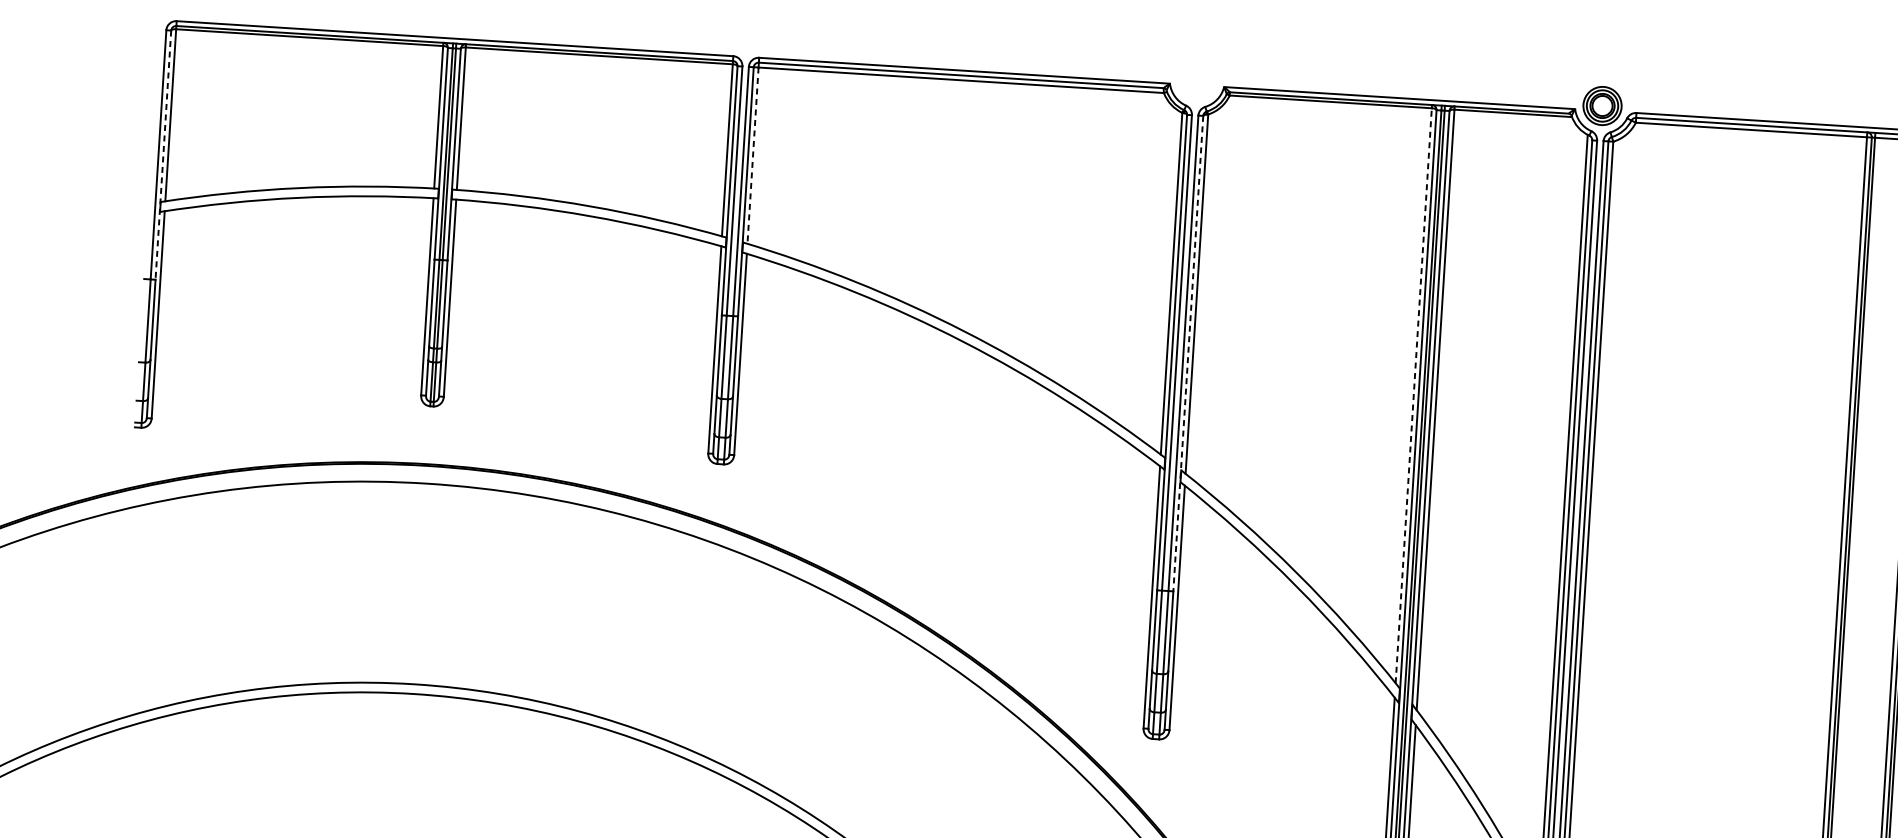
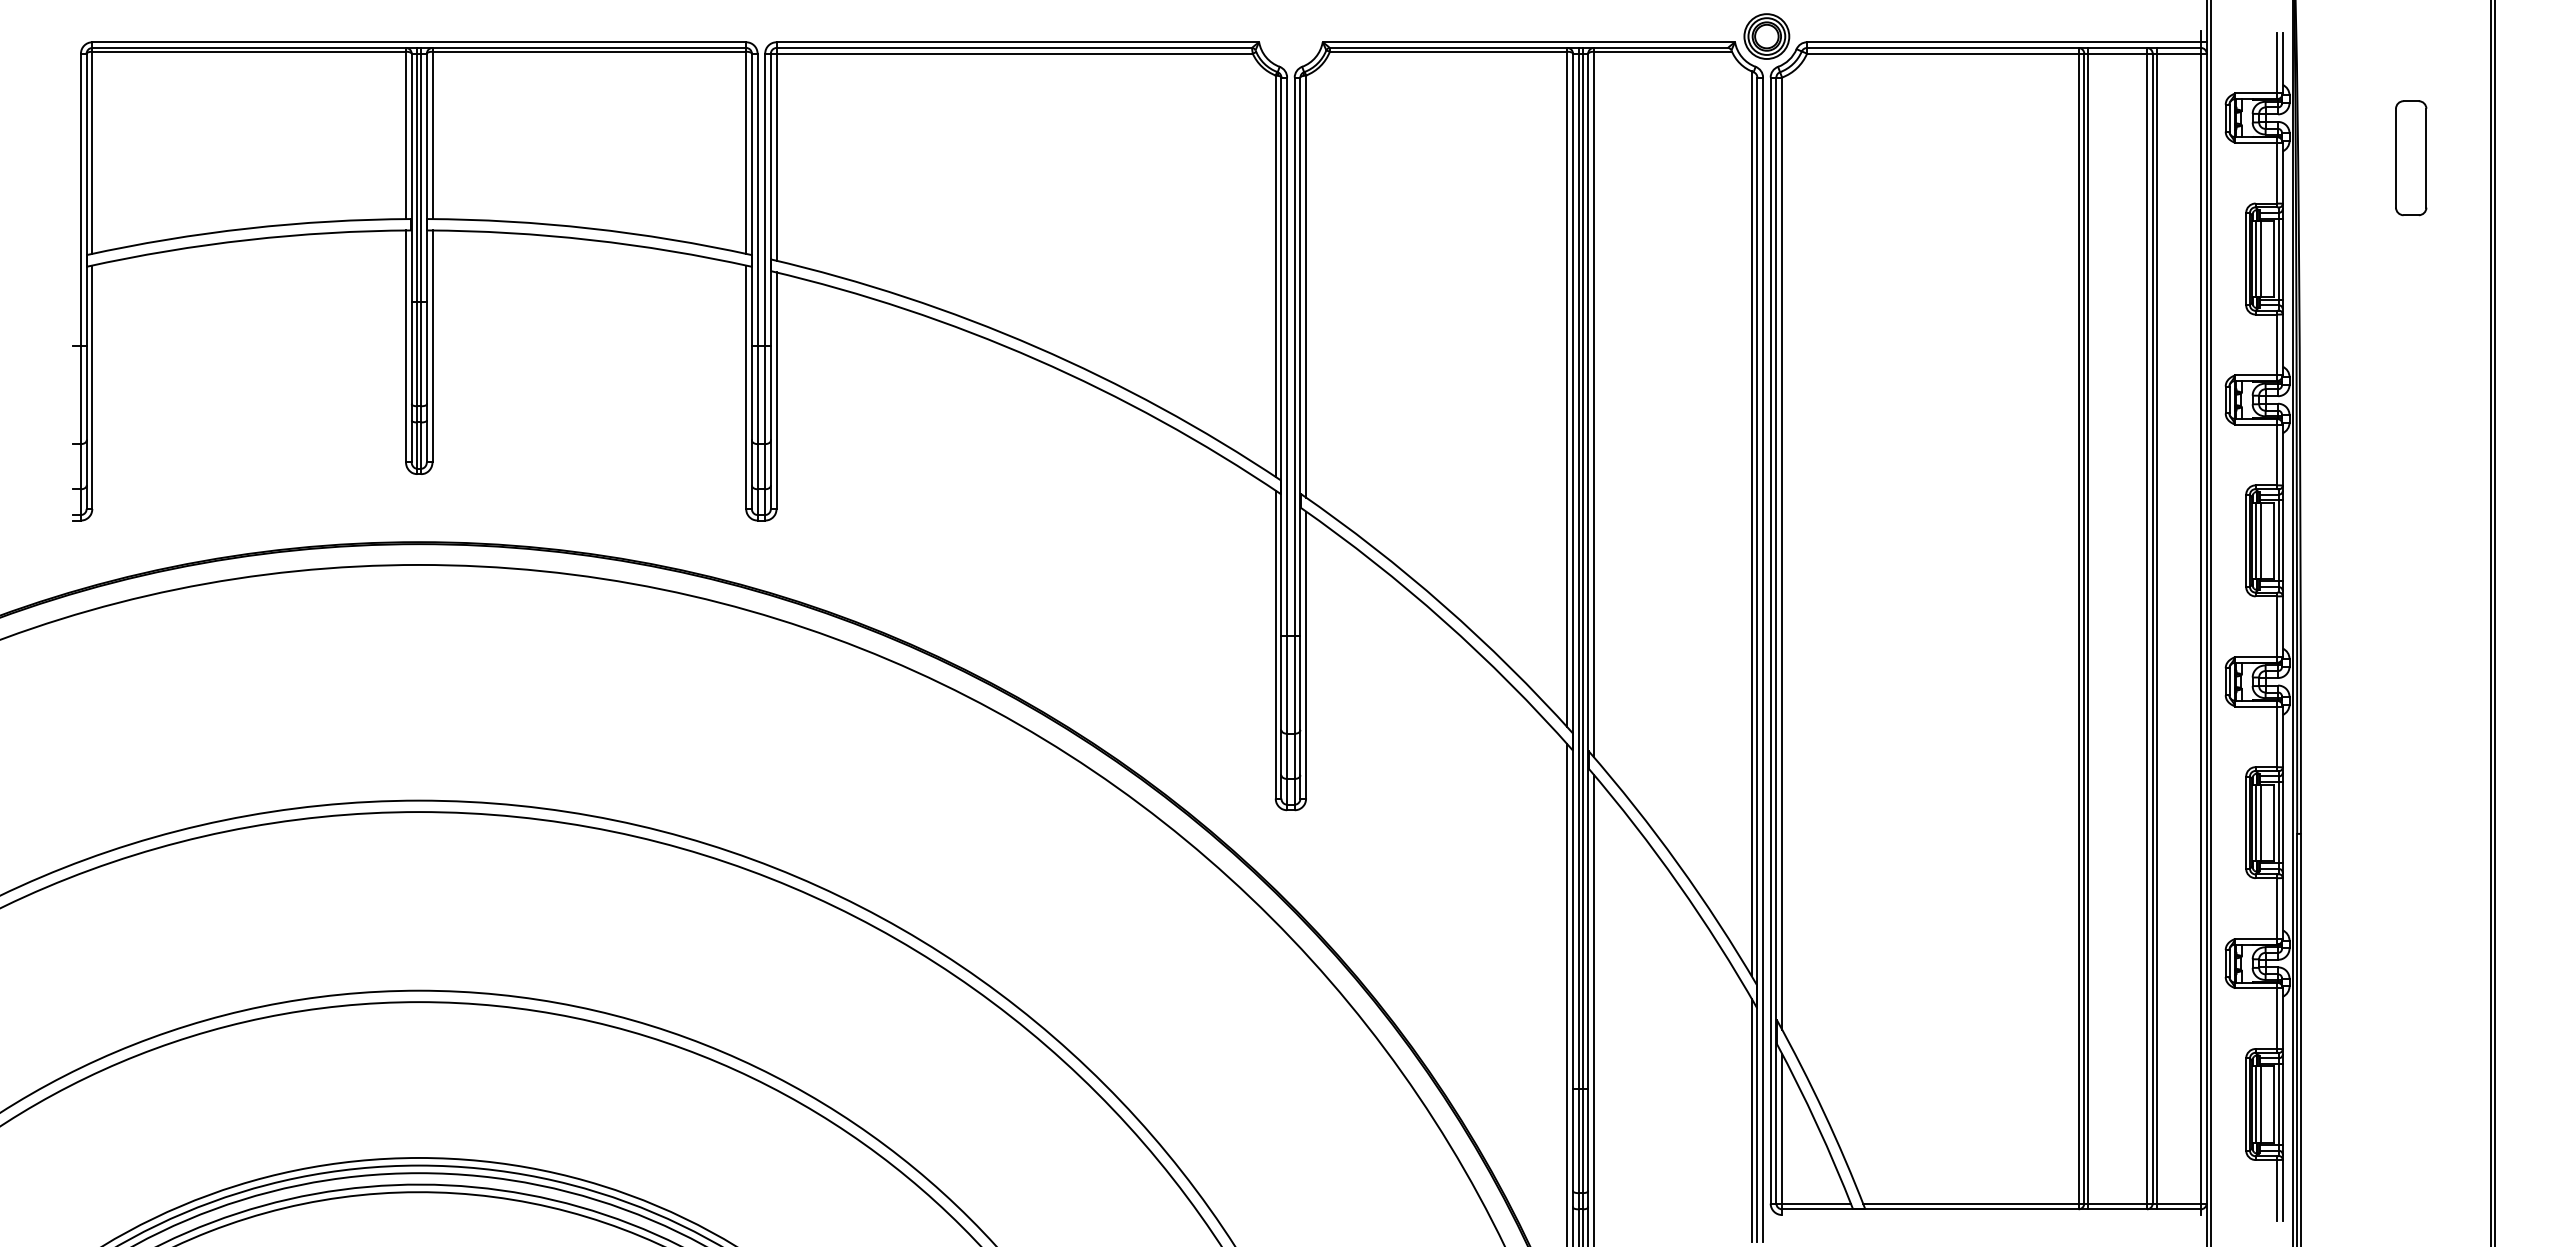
line: (163, 155) -> (86, 200), dashed -> solid
line: (752, 155) -> (776, 157), dashed -> solid
line: (1188, 354) -> (1300, 357), dashed -> solid
line: (1413, 395) -> (1567, 389), dashed -> solid

